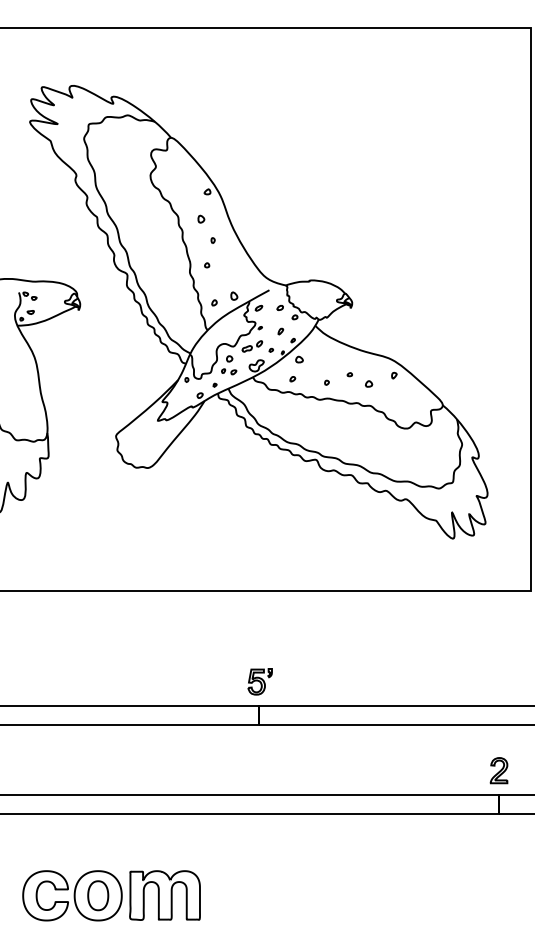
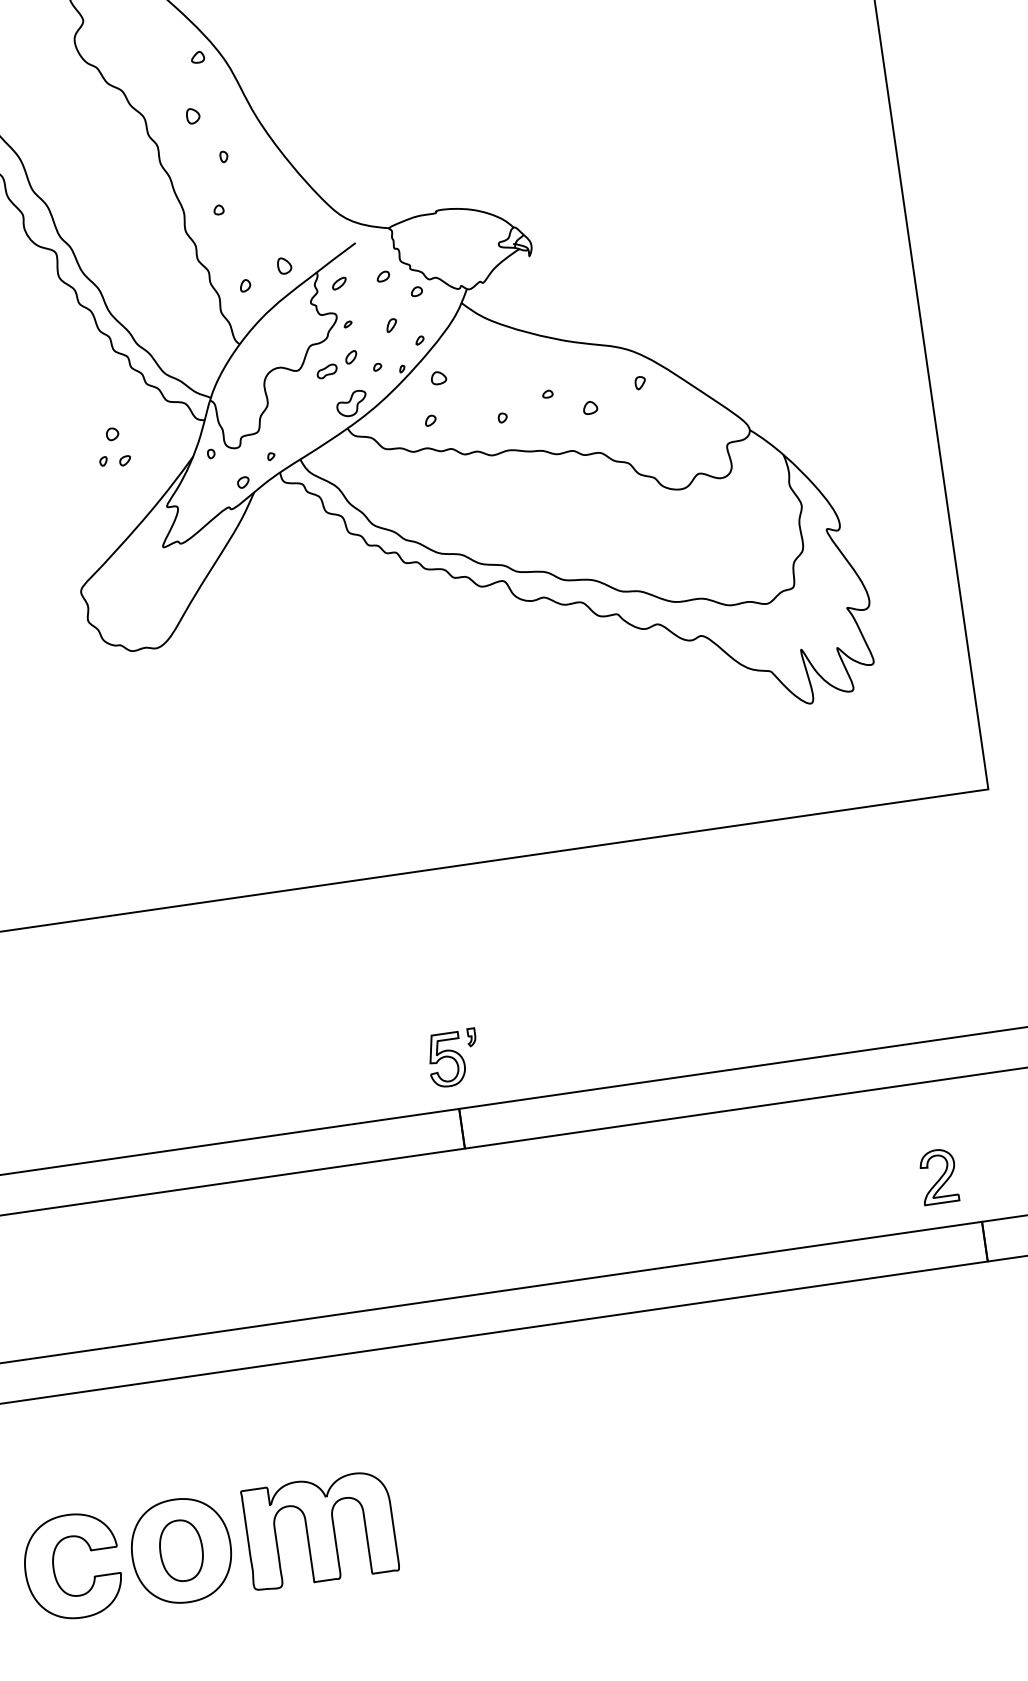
part: (229, 365) -> (114, 447), moved
part: (498, 770) -> (937, 1176), moved

